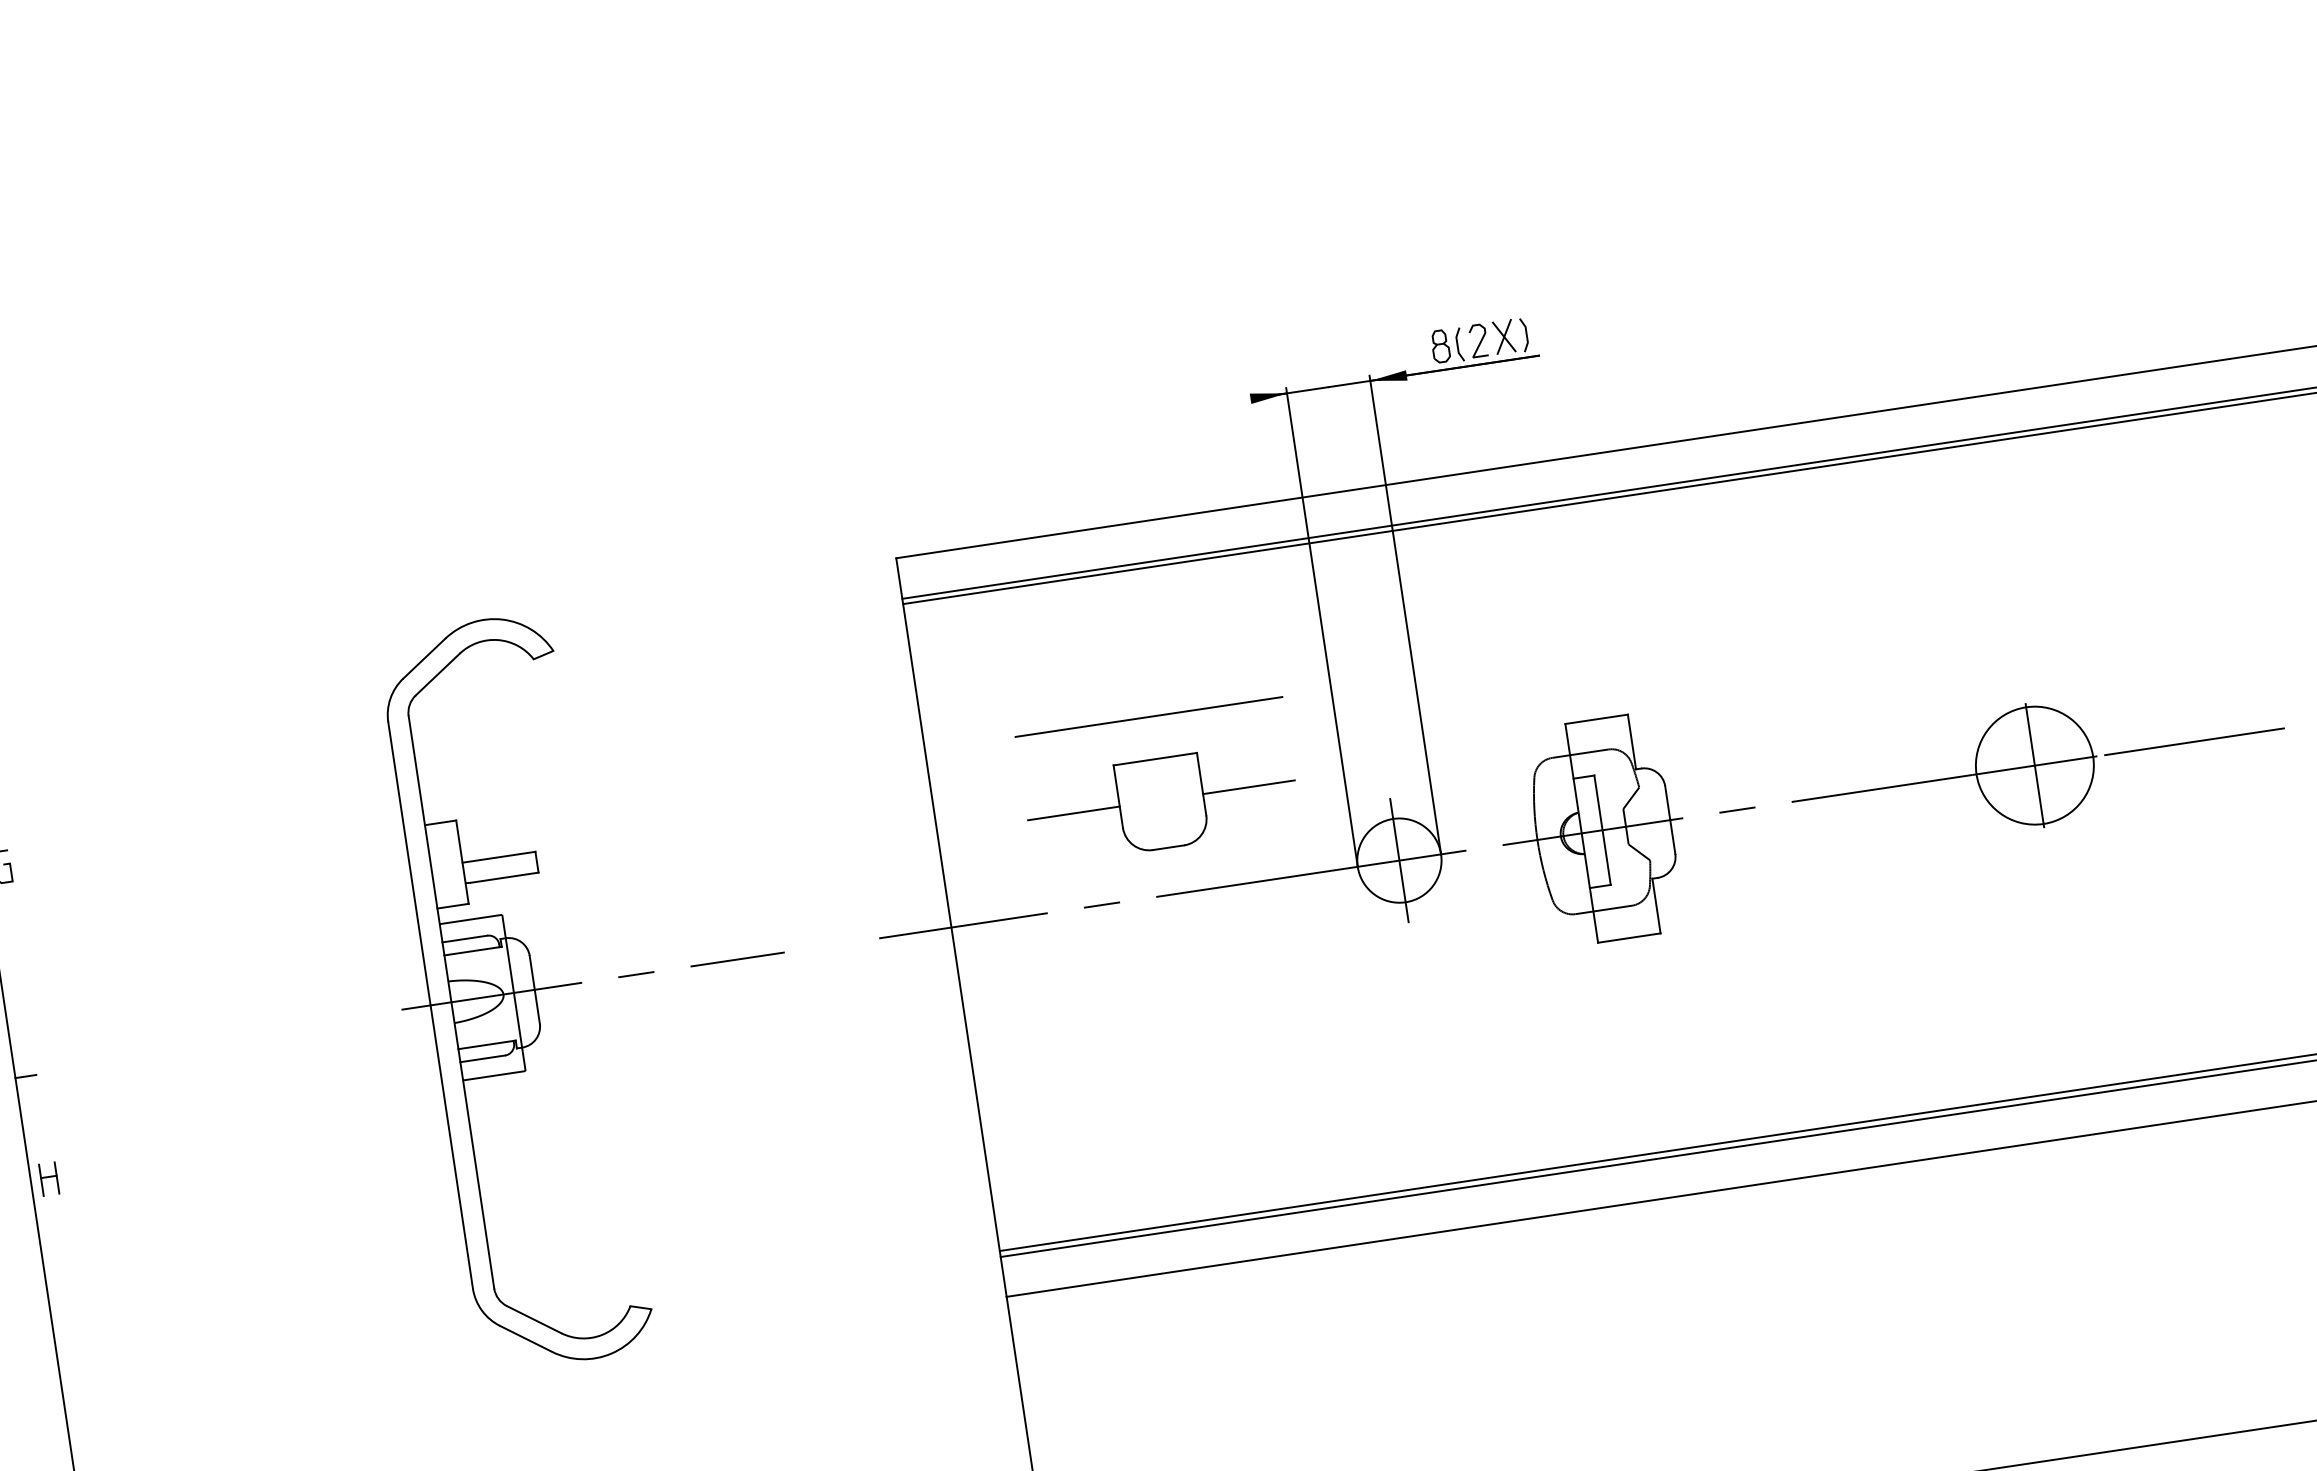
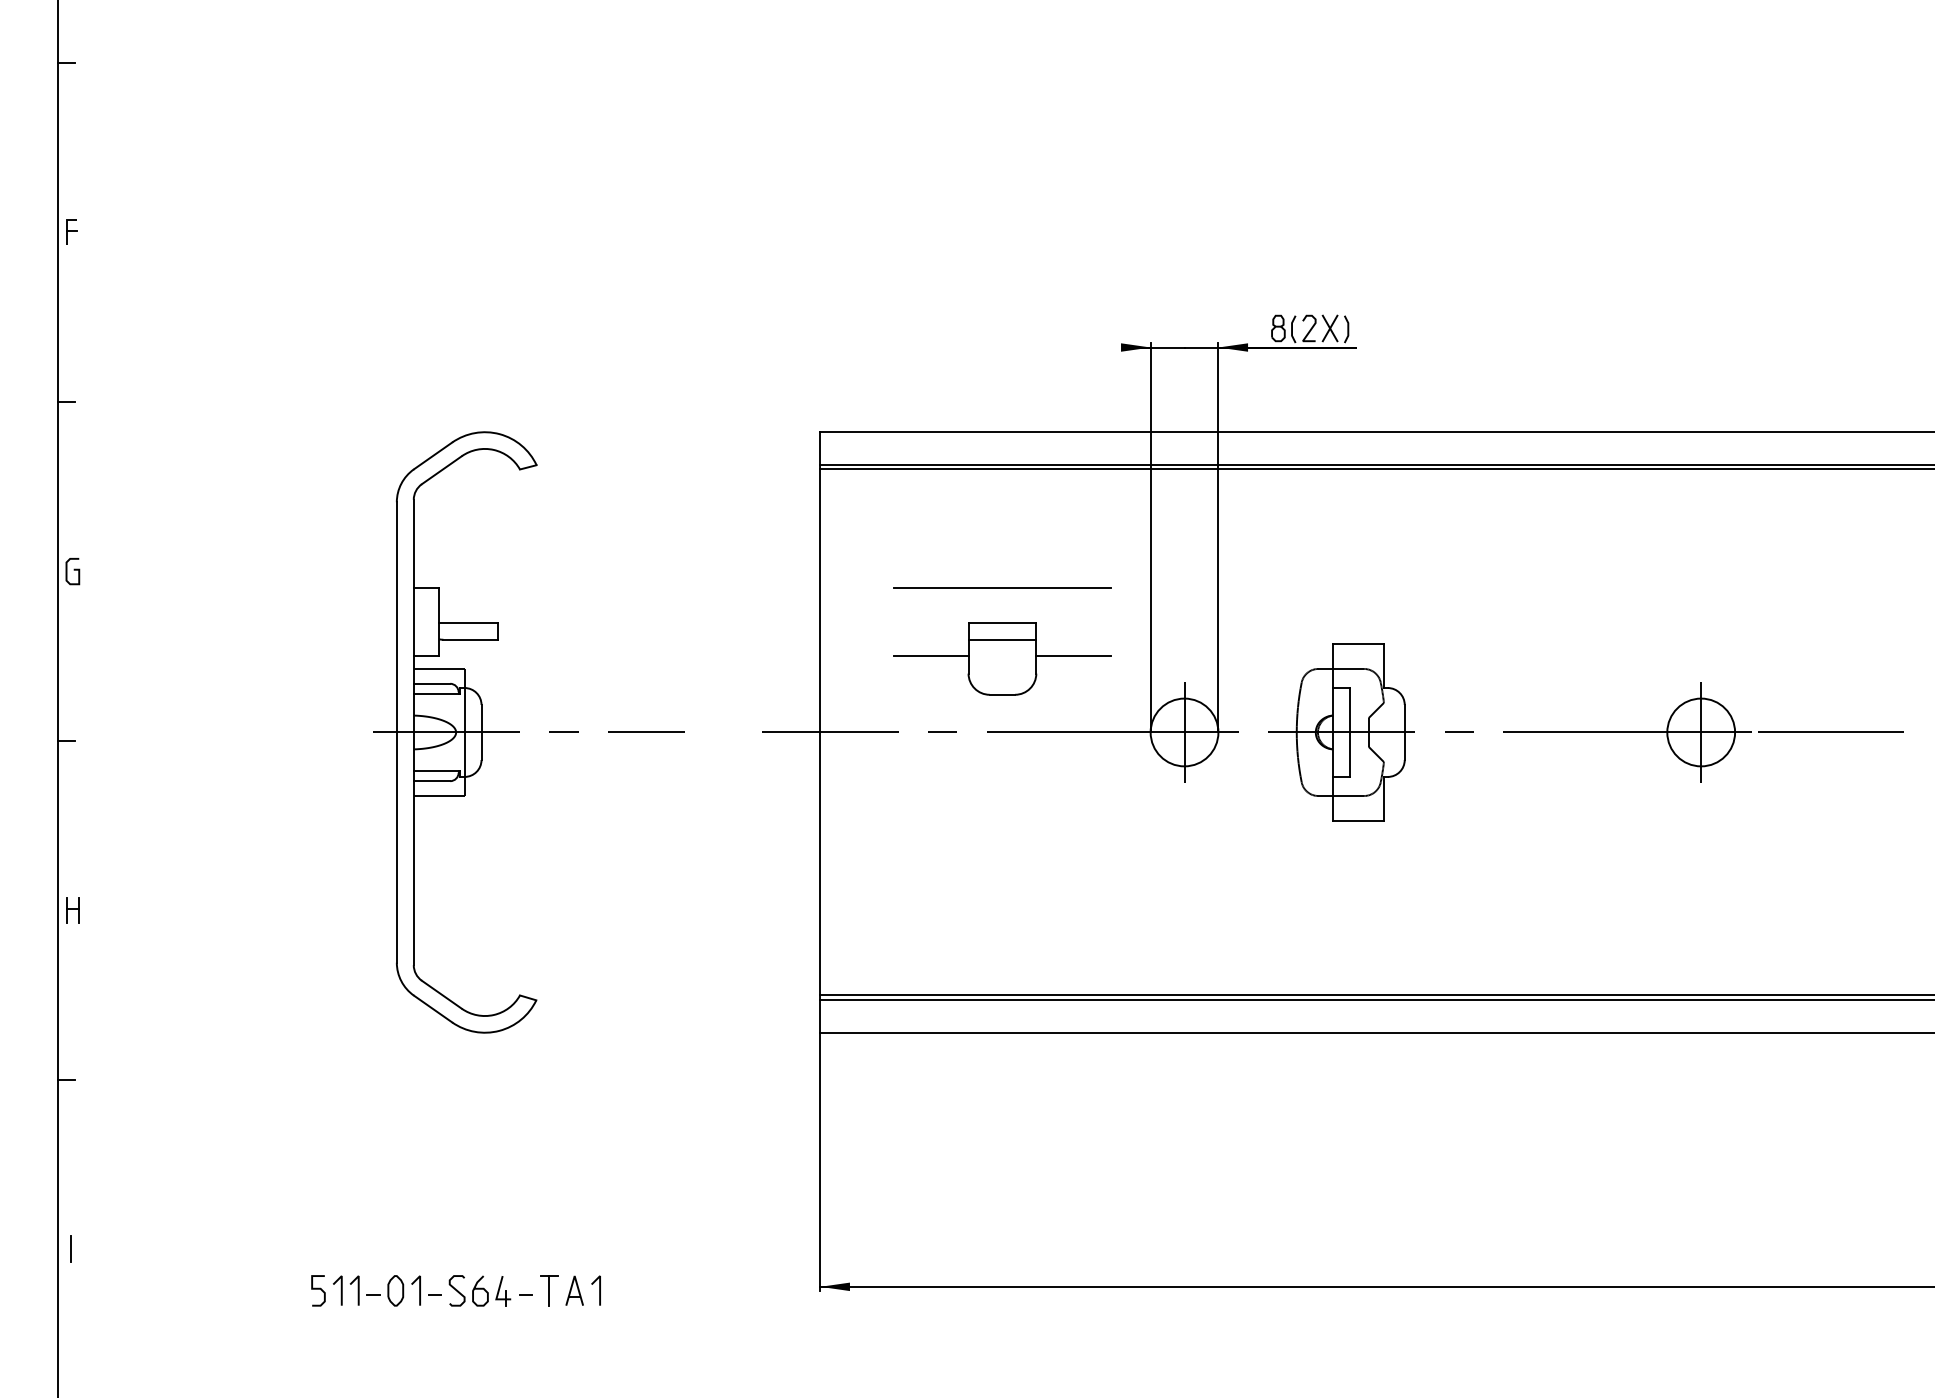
circle: (2035, 765) -> (1701, 732), size x0.71
line: (1158, 779) -> (1002, 639), added
part: (48, 1179) -> (72, 910), moved

